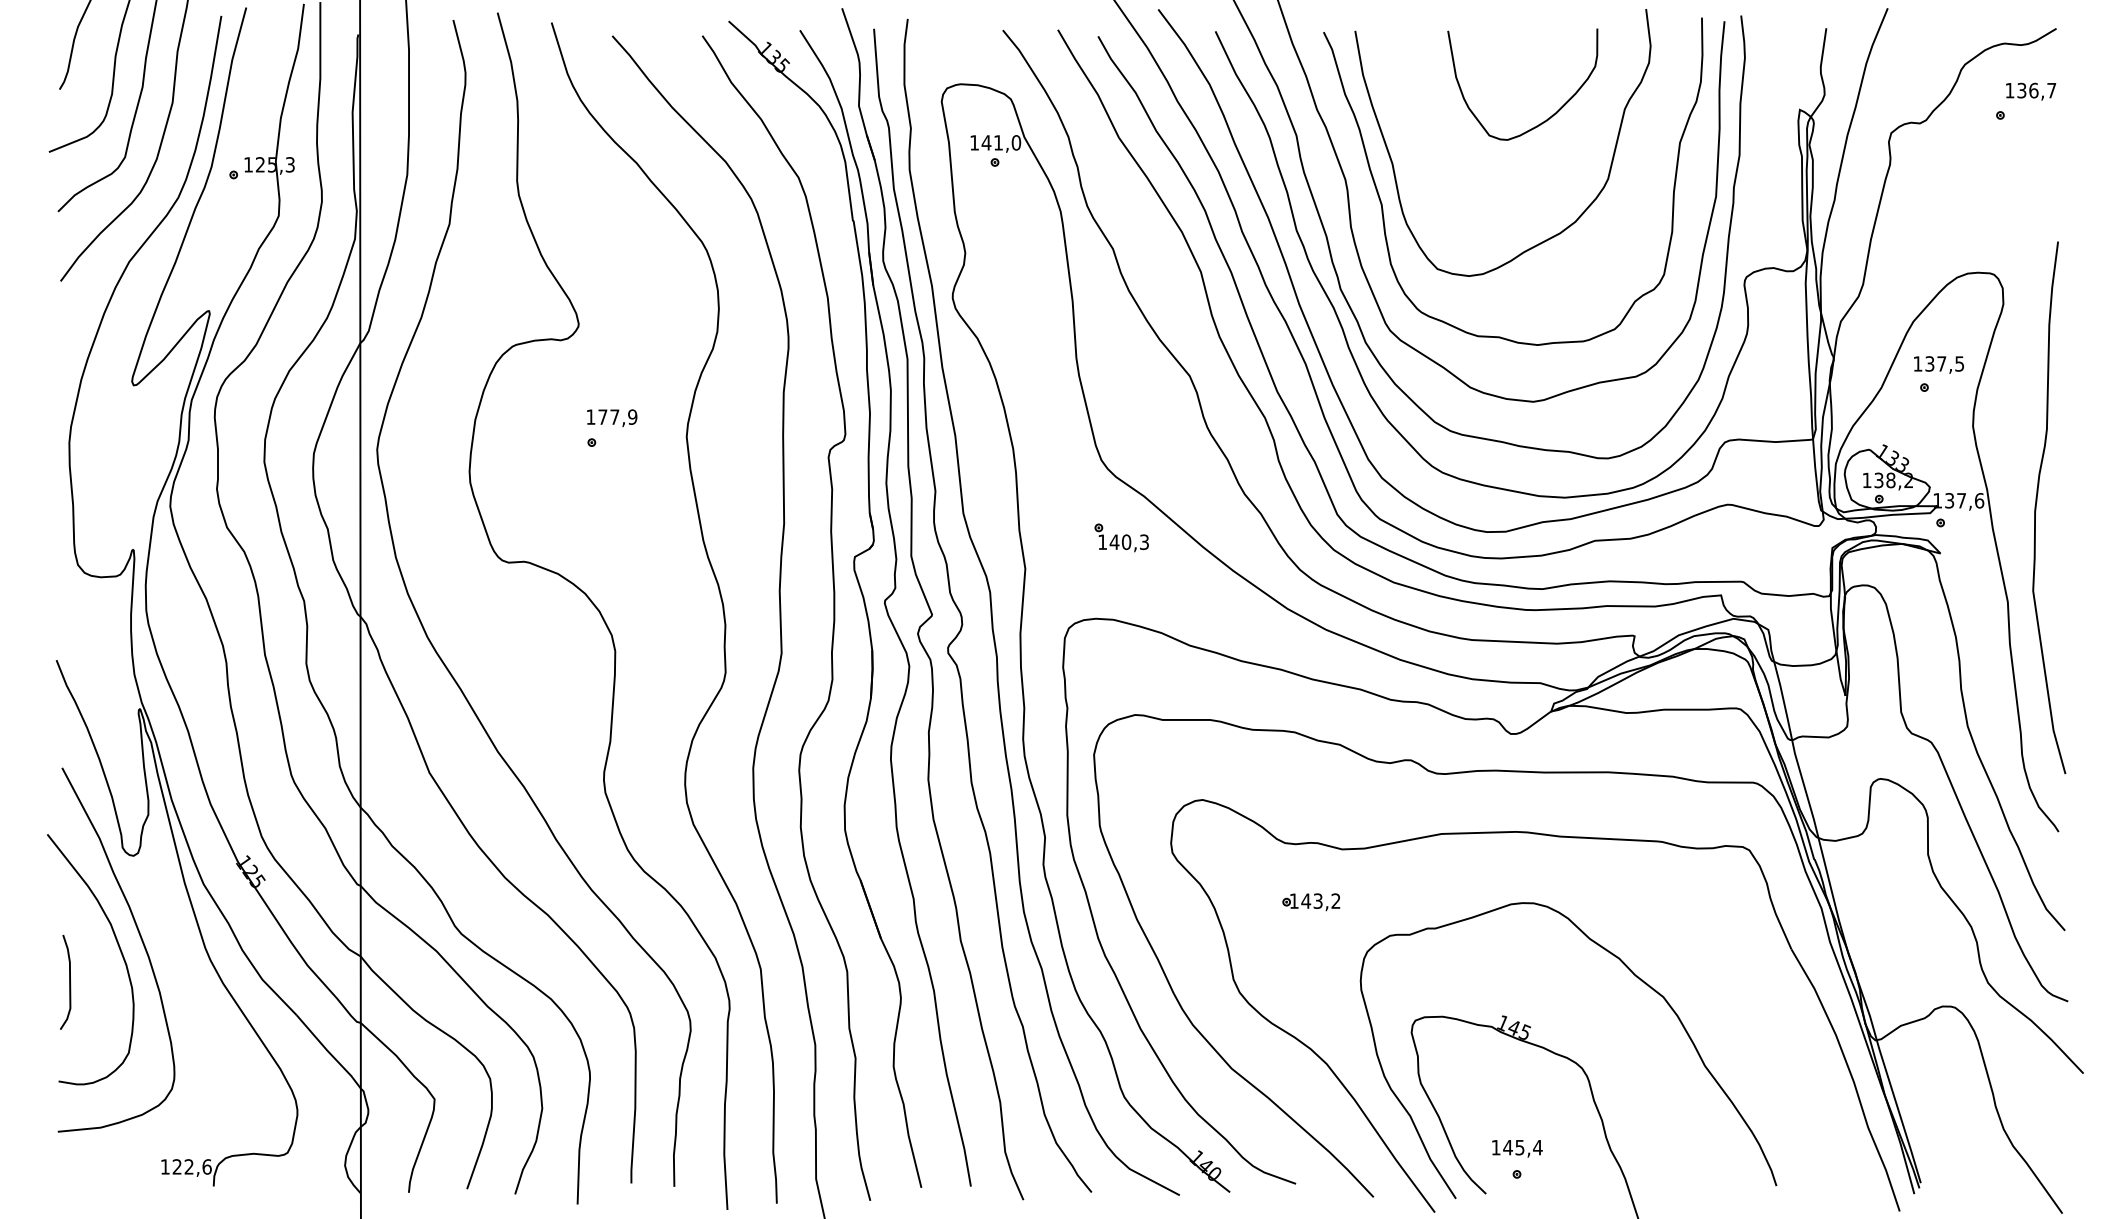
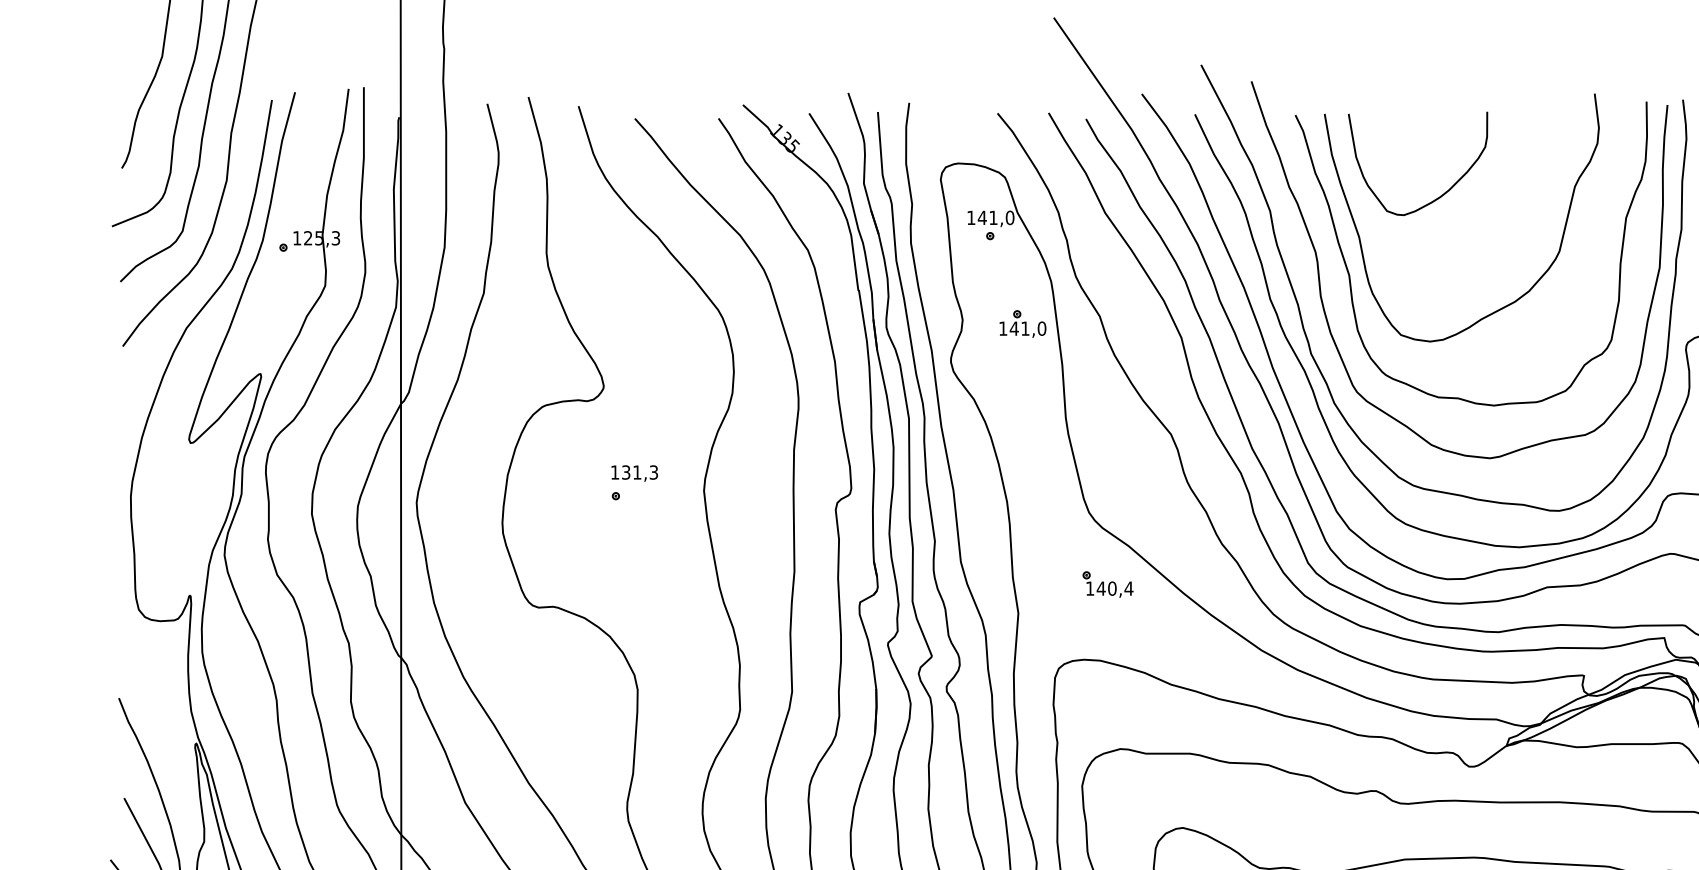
curve: (1544, 120) -> (1438, 197), moved
part: (1030, 257) -> (1023, 324), added
text: (617, 416) -> (639, 471), 177,9 -> 131,3
text: (1144, 542) -> (1129, 588), 140,3 -> 140,4

